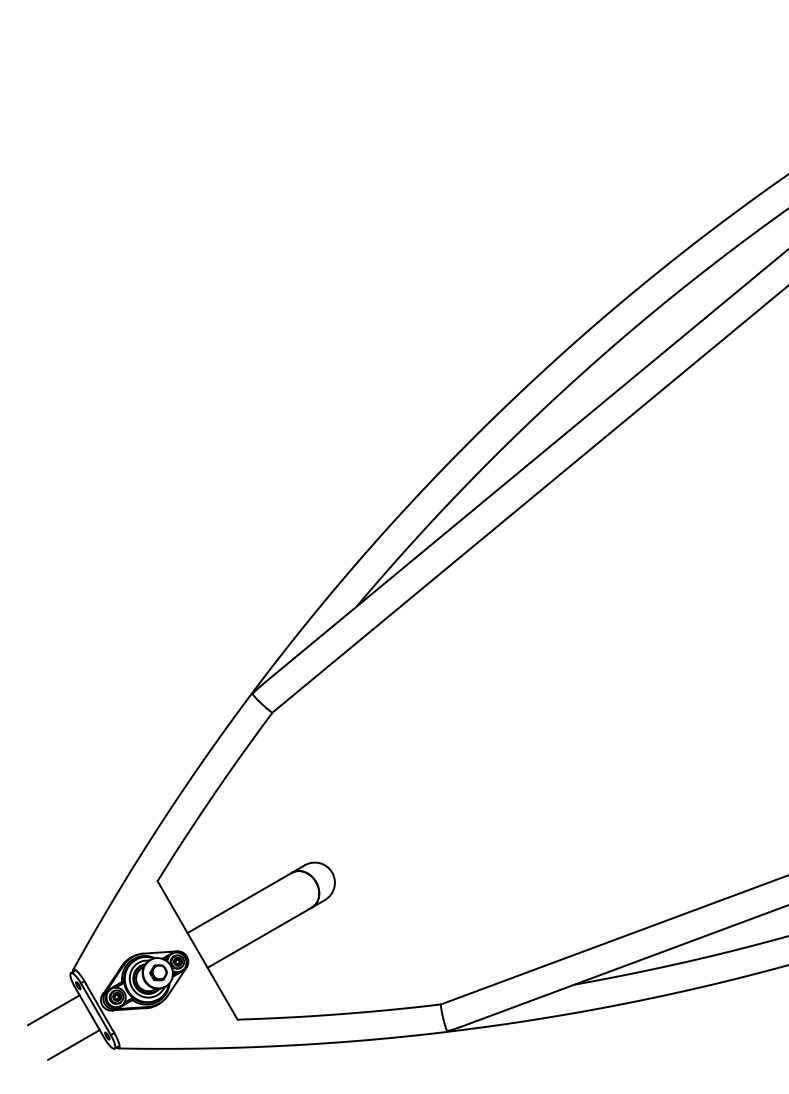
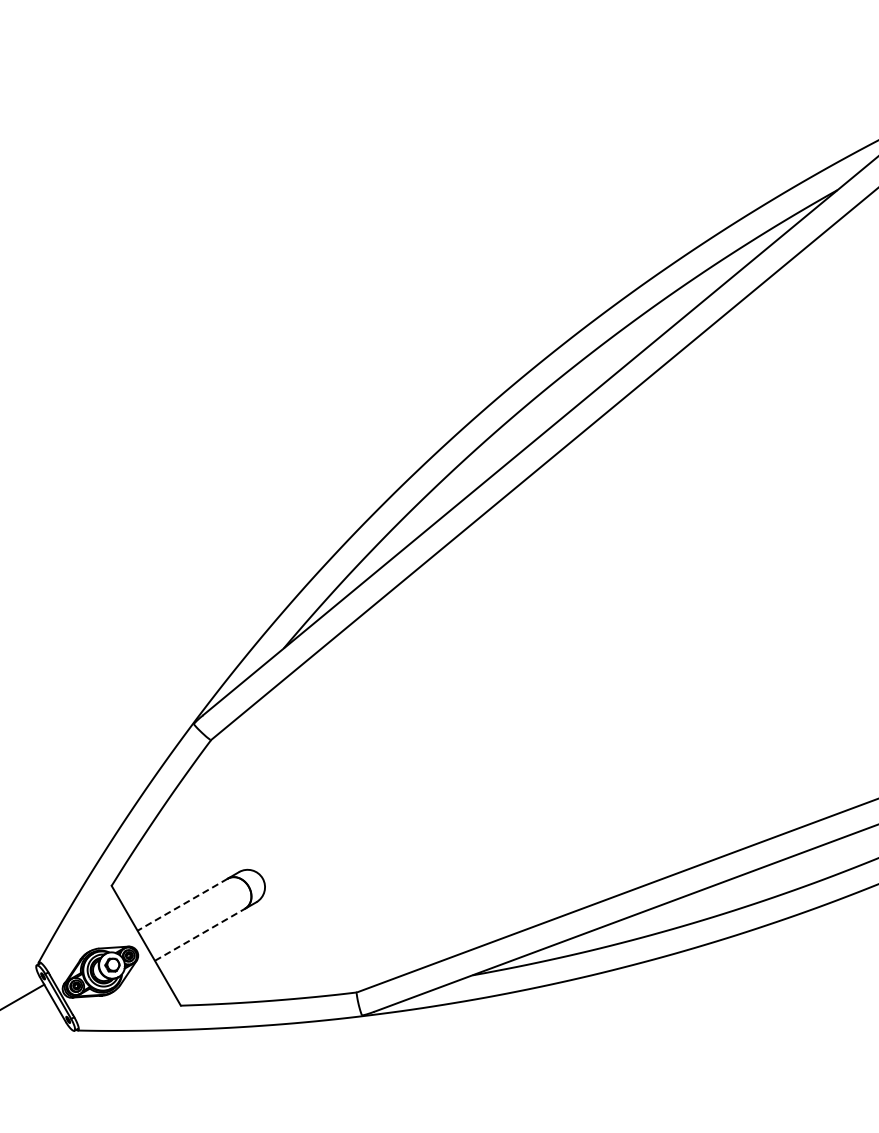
line: (239, 902) -> (182, 904), solid -> dashed
line: (260, 937) -> (200, 934), solid -> dashed
line: (72, 1044) -> (38, 1027), removed

